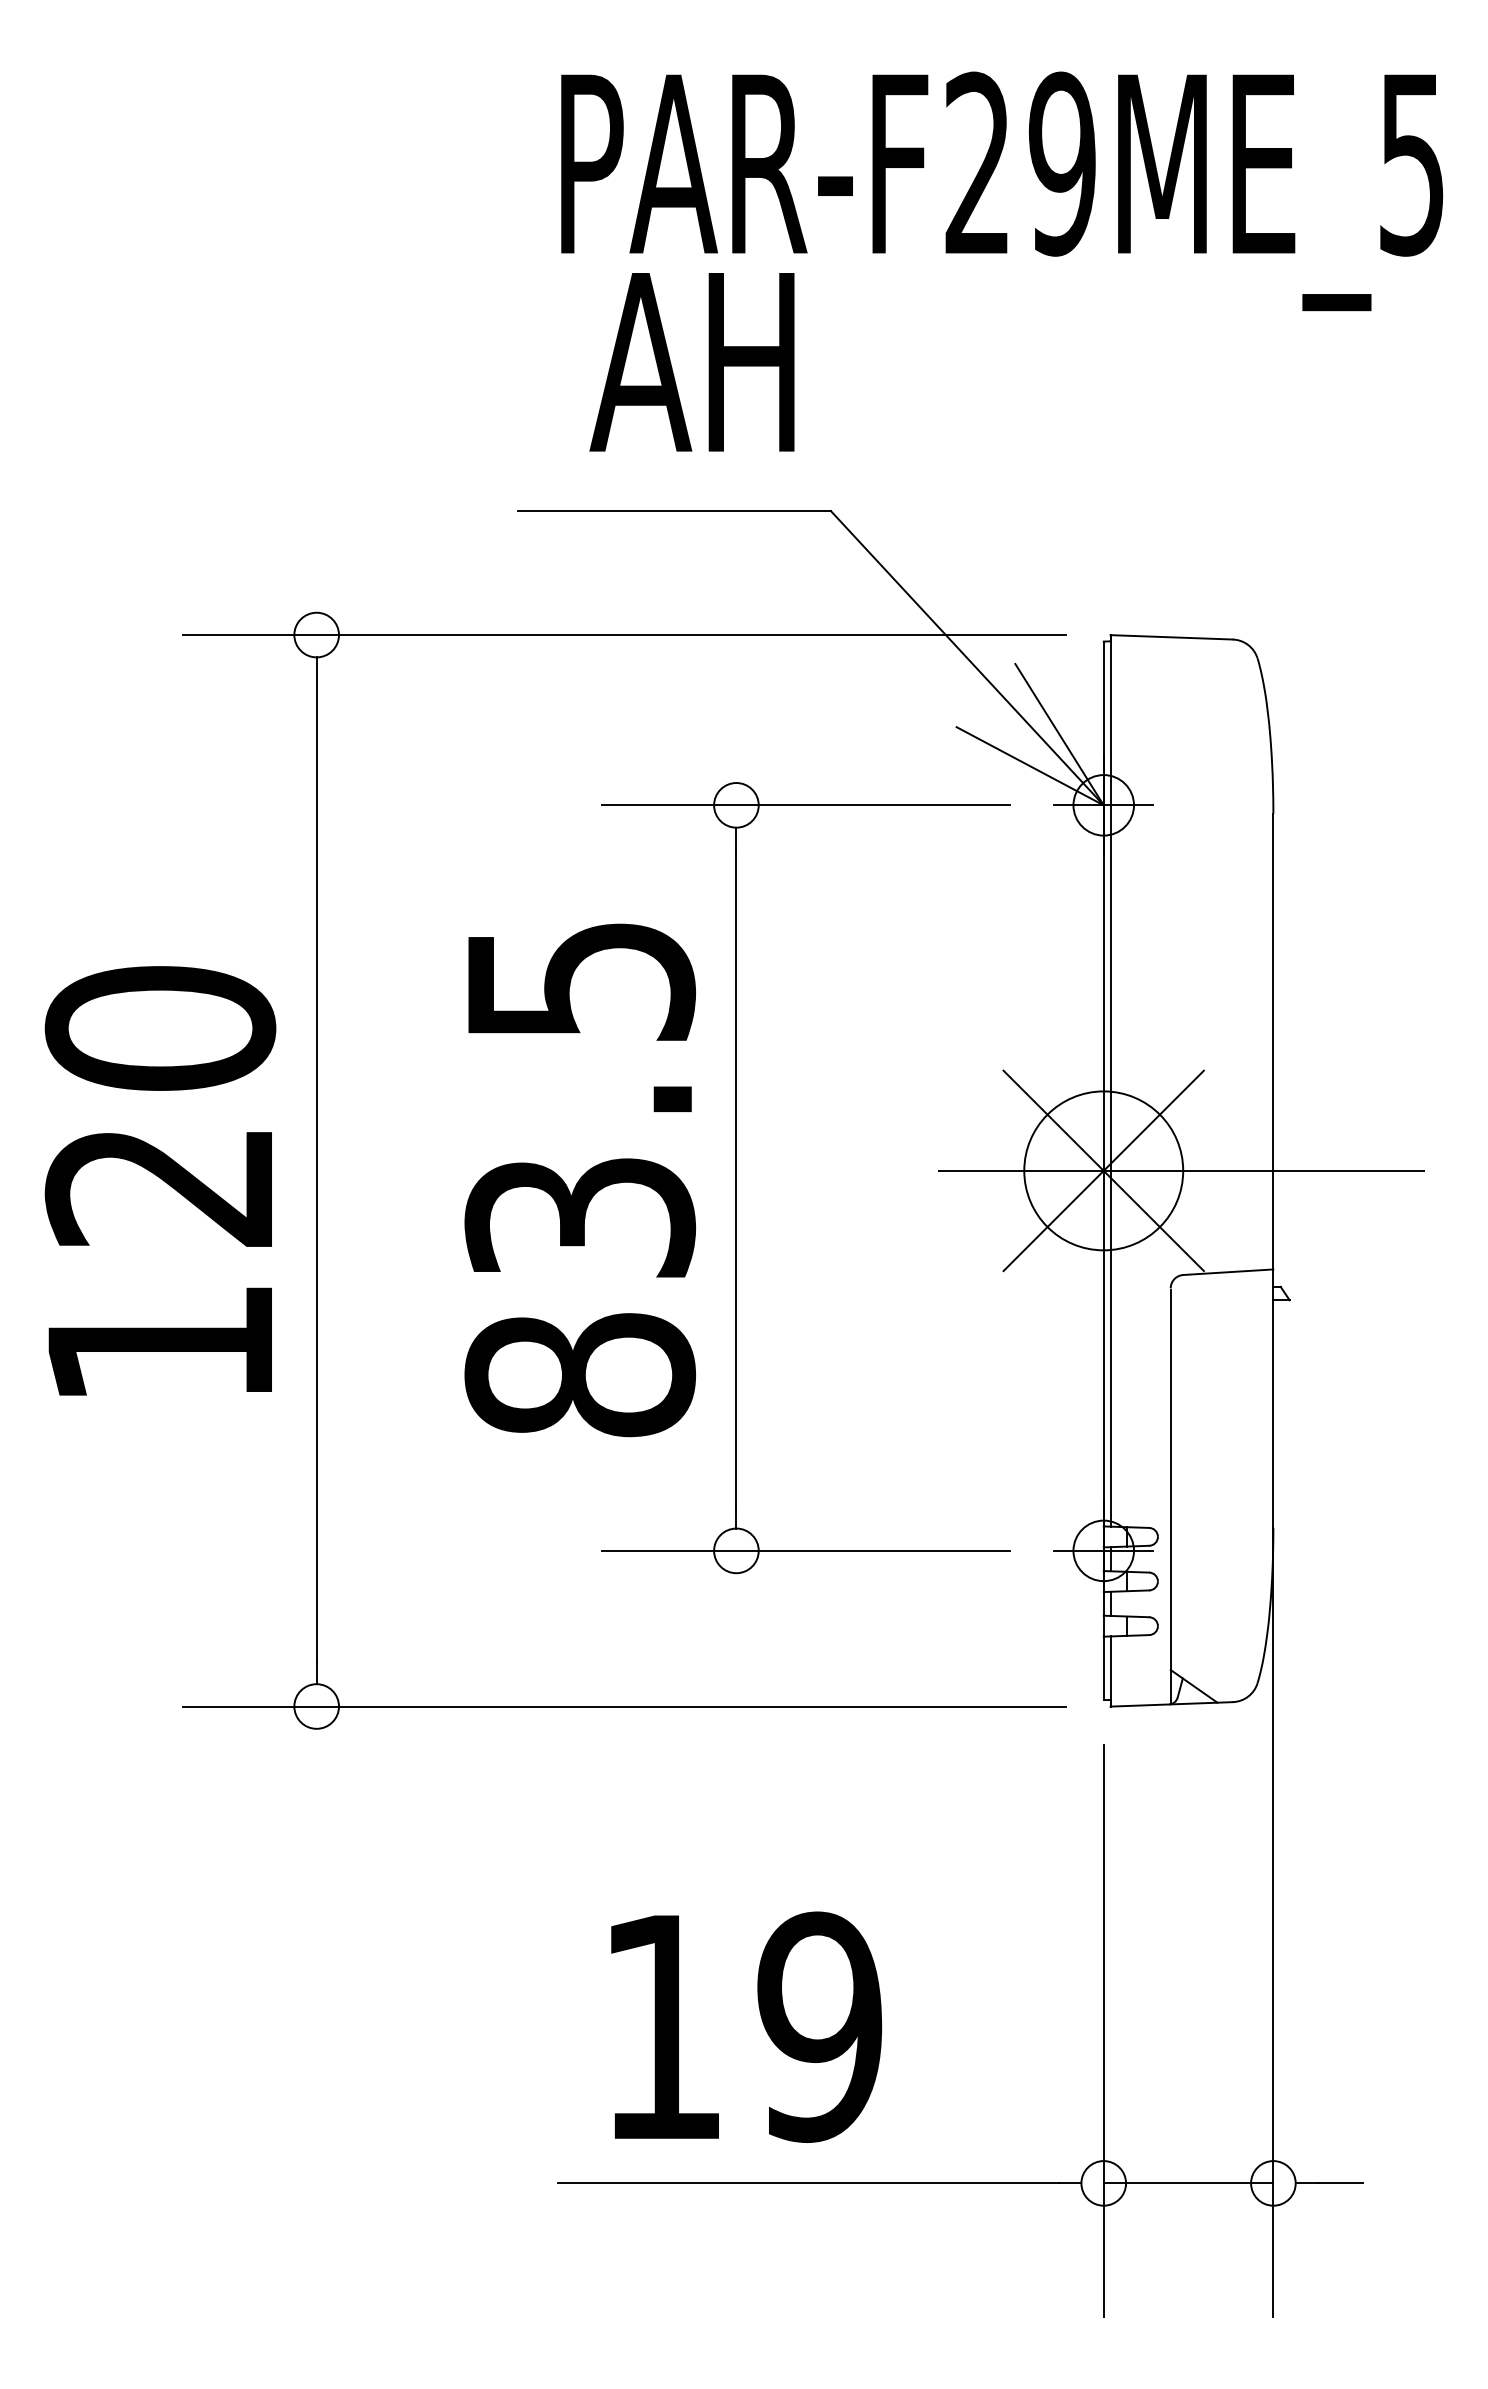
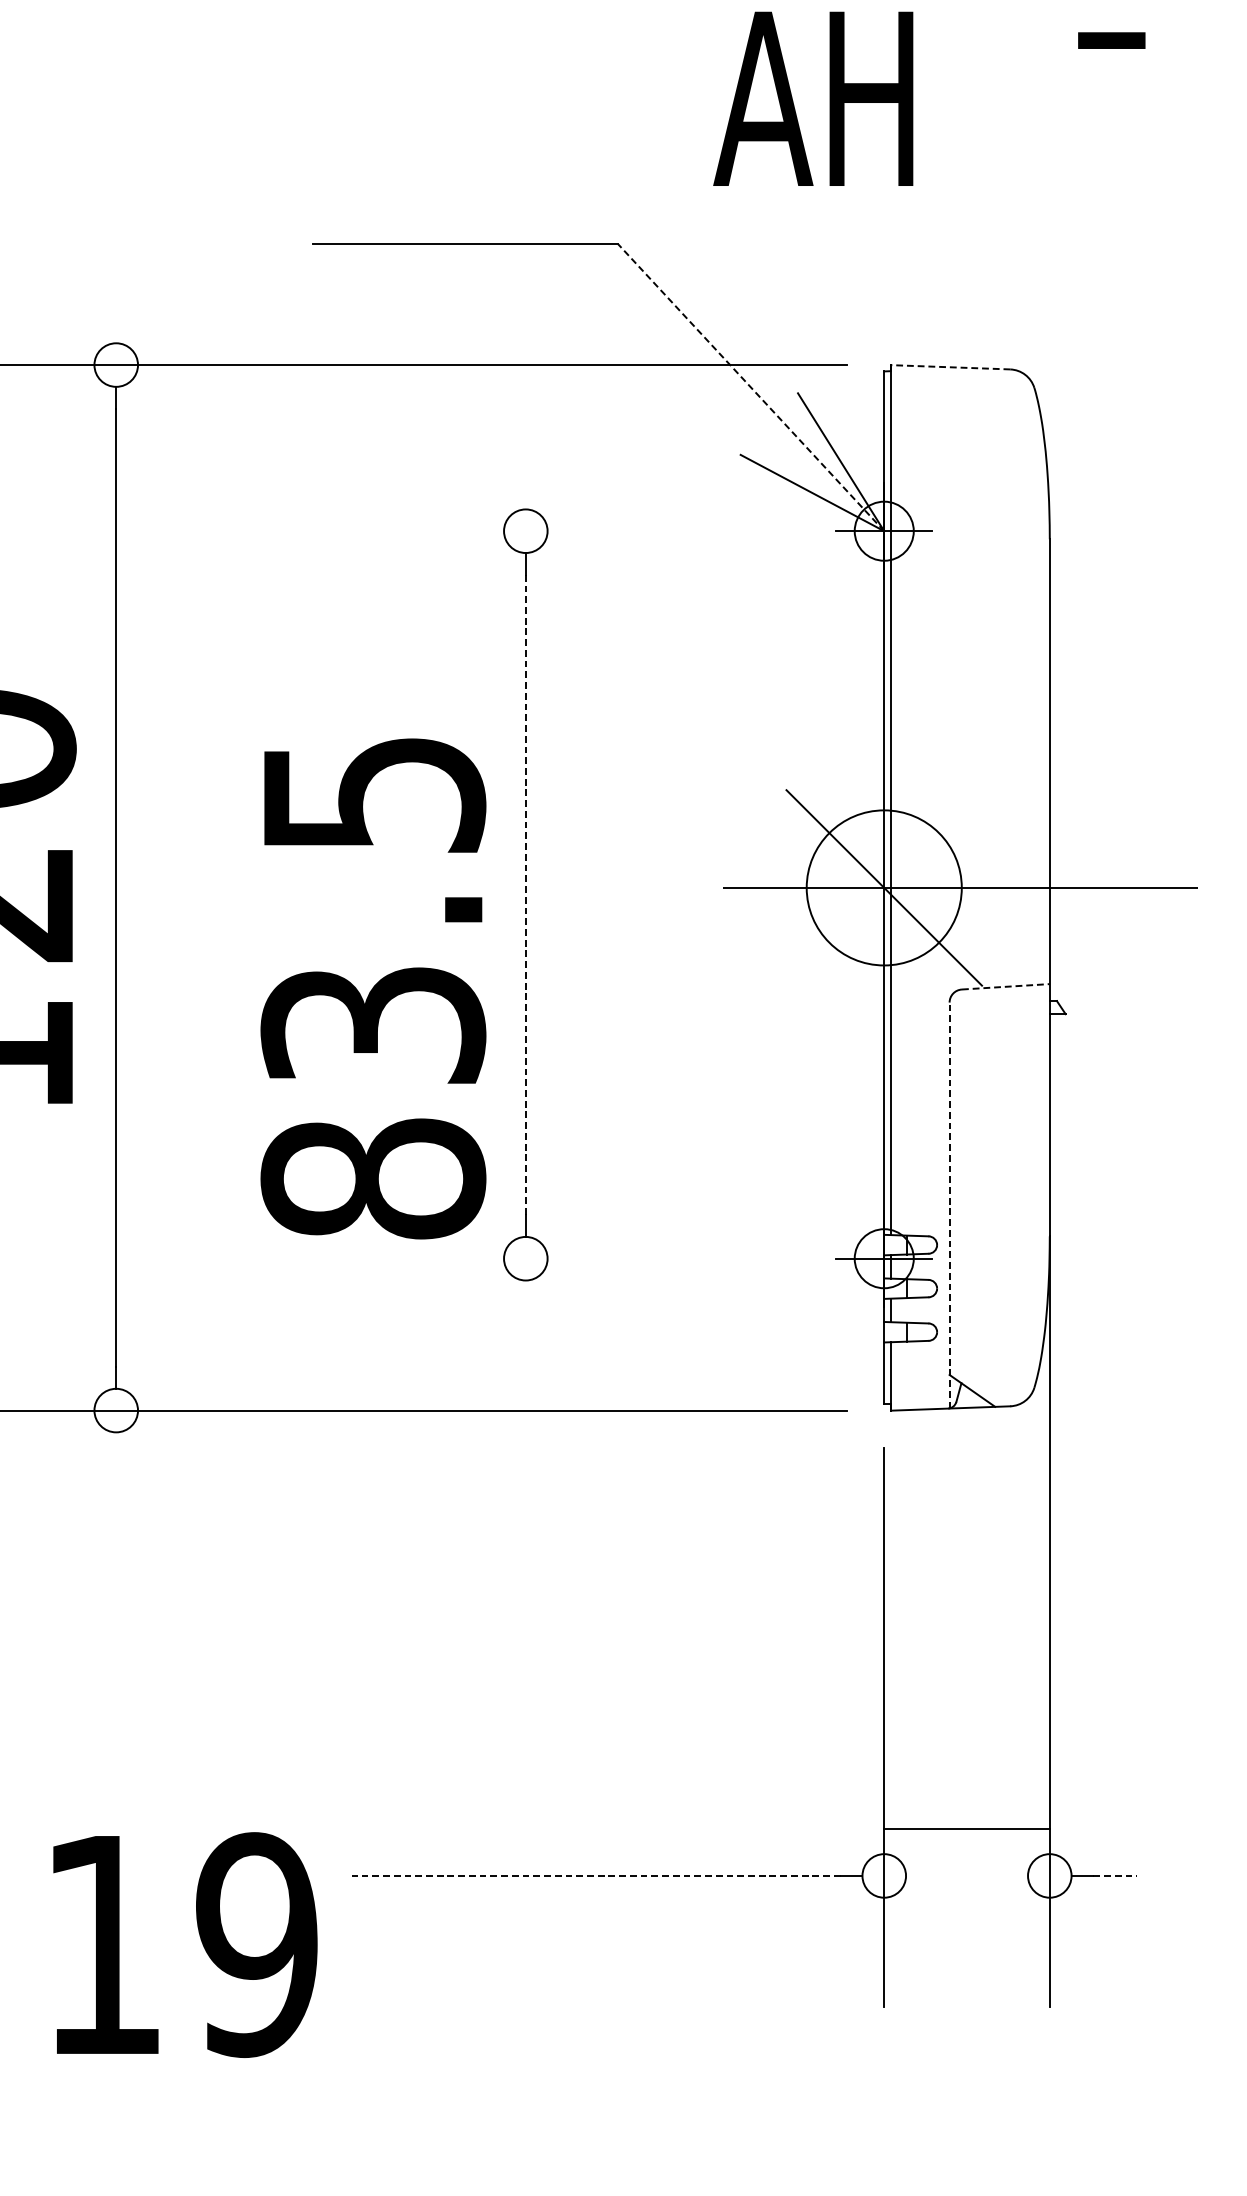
text: (691, 362) -> (812, 99), moved
line: (1171, 637) -> (950, 367), solid -> dashed
line: (967, 658) -> (751, 387), solid -> dashed
line: (805, 805) -> (593, 531), removed
line: (1103, 1170) -> (884, 887), removed
line: (736, 1178) -> (525, 895), solid -> dashed
text: (579, 1180) -> (372, 989), moved
line: (1228, 1272) -> (1005, 987), solid -> dashed
line: (1170, 1496) -> (949, 1205), solid -> dashed
line: (805, 1550) -> (593, 1258), removed
text: (746, 2026) -> (185, 1944), moved
line: (808, 2183) -> (596, 1876), solid -> dashed
line: (1188, 2183) -> (966, 1829), moved
line: (1340, 2183) -> (1115, 1876), solid -> dashed

